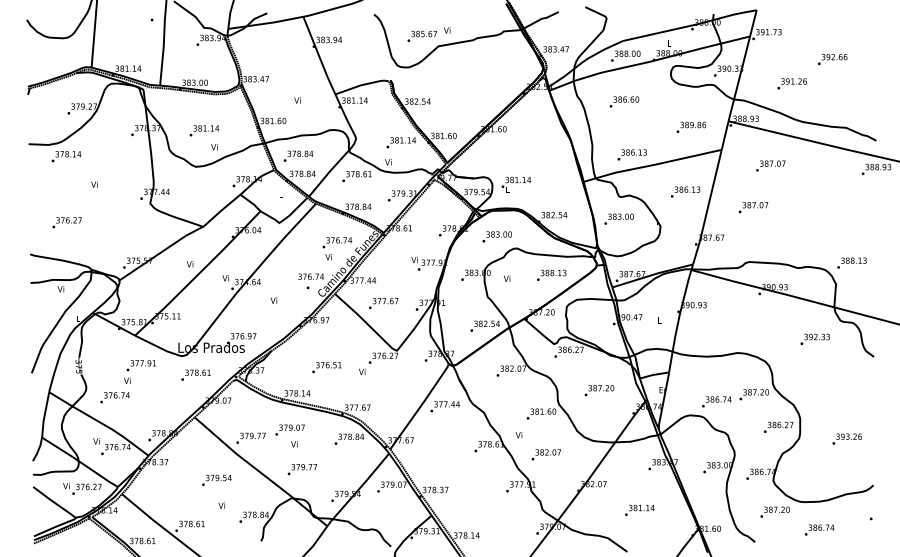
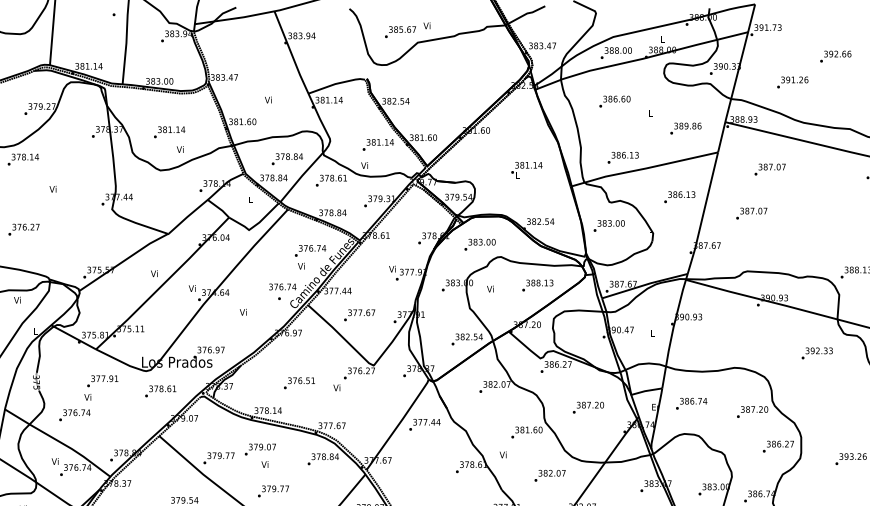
text: (298, 155) -> (287, 158), moved
text: (516, 184) -> (526, 170), moved
text: (716, 401) -> (691, 403), moved
text: (545, 454) -> (549, 475), moved

